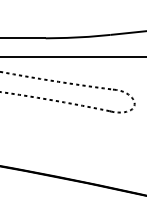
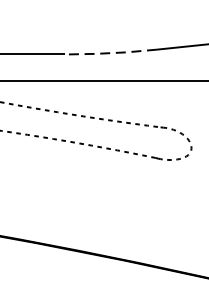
line: (78, 37) -> (111, 53), solid -> dashed

